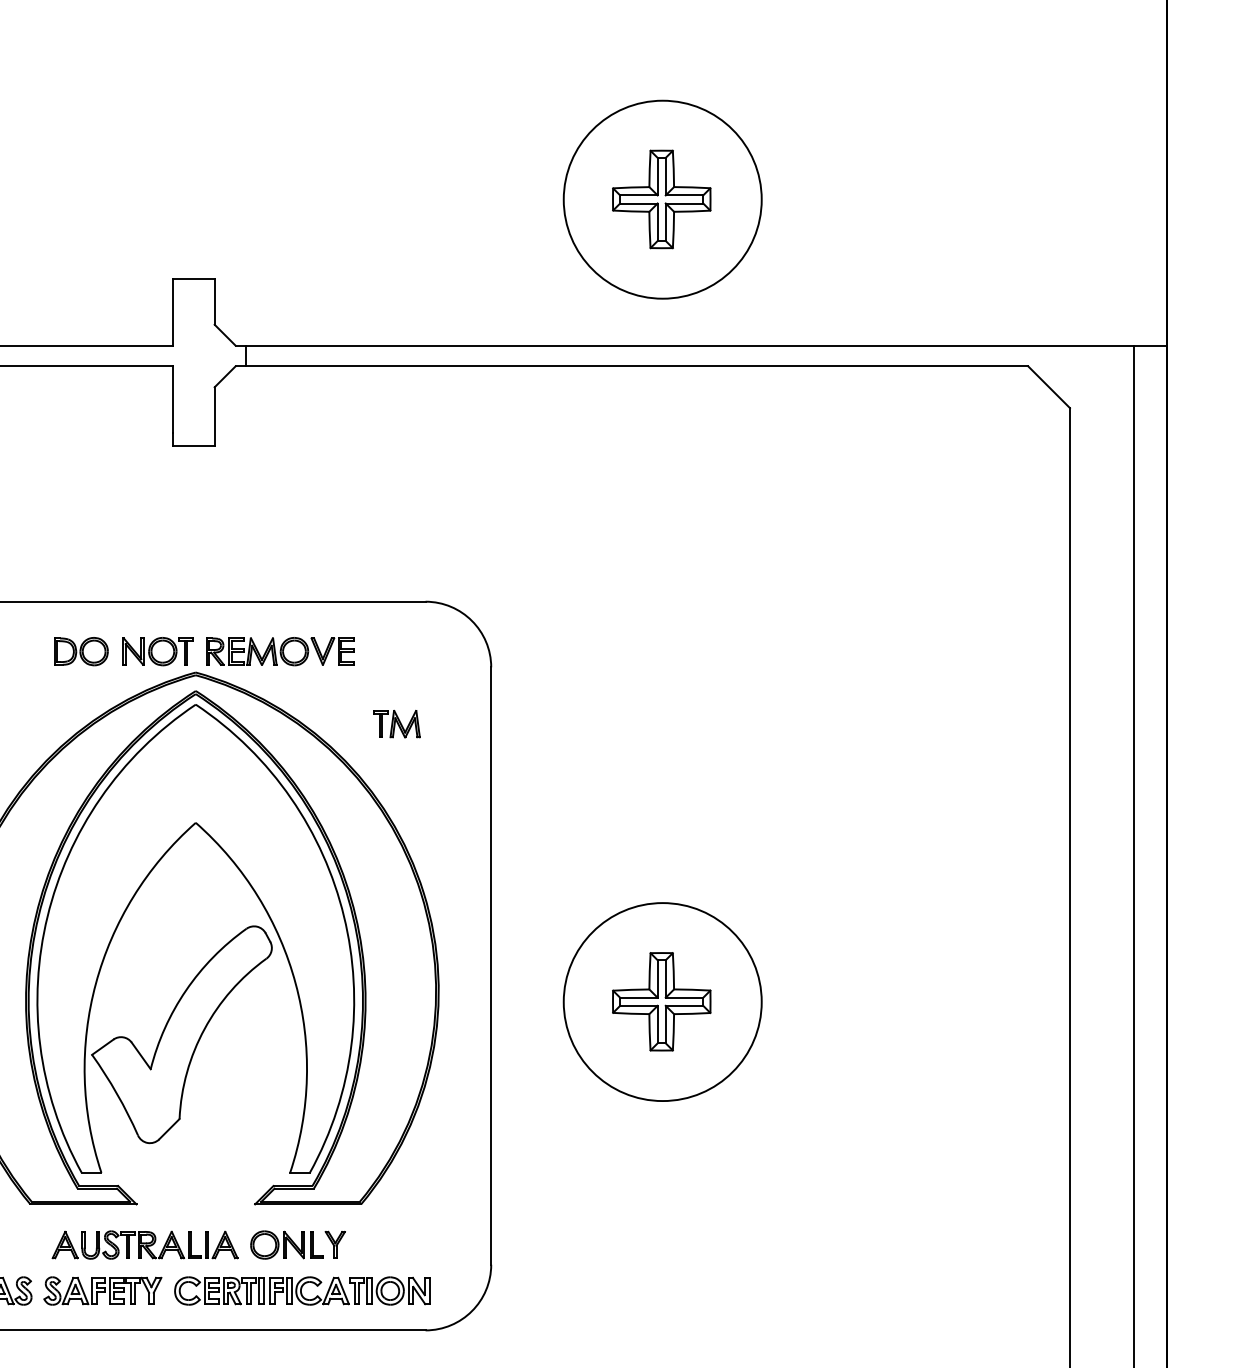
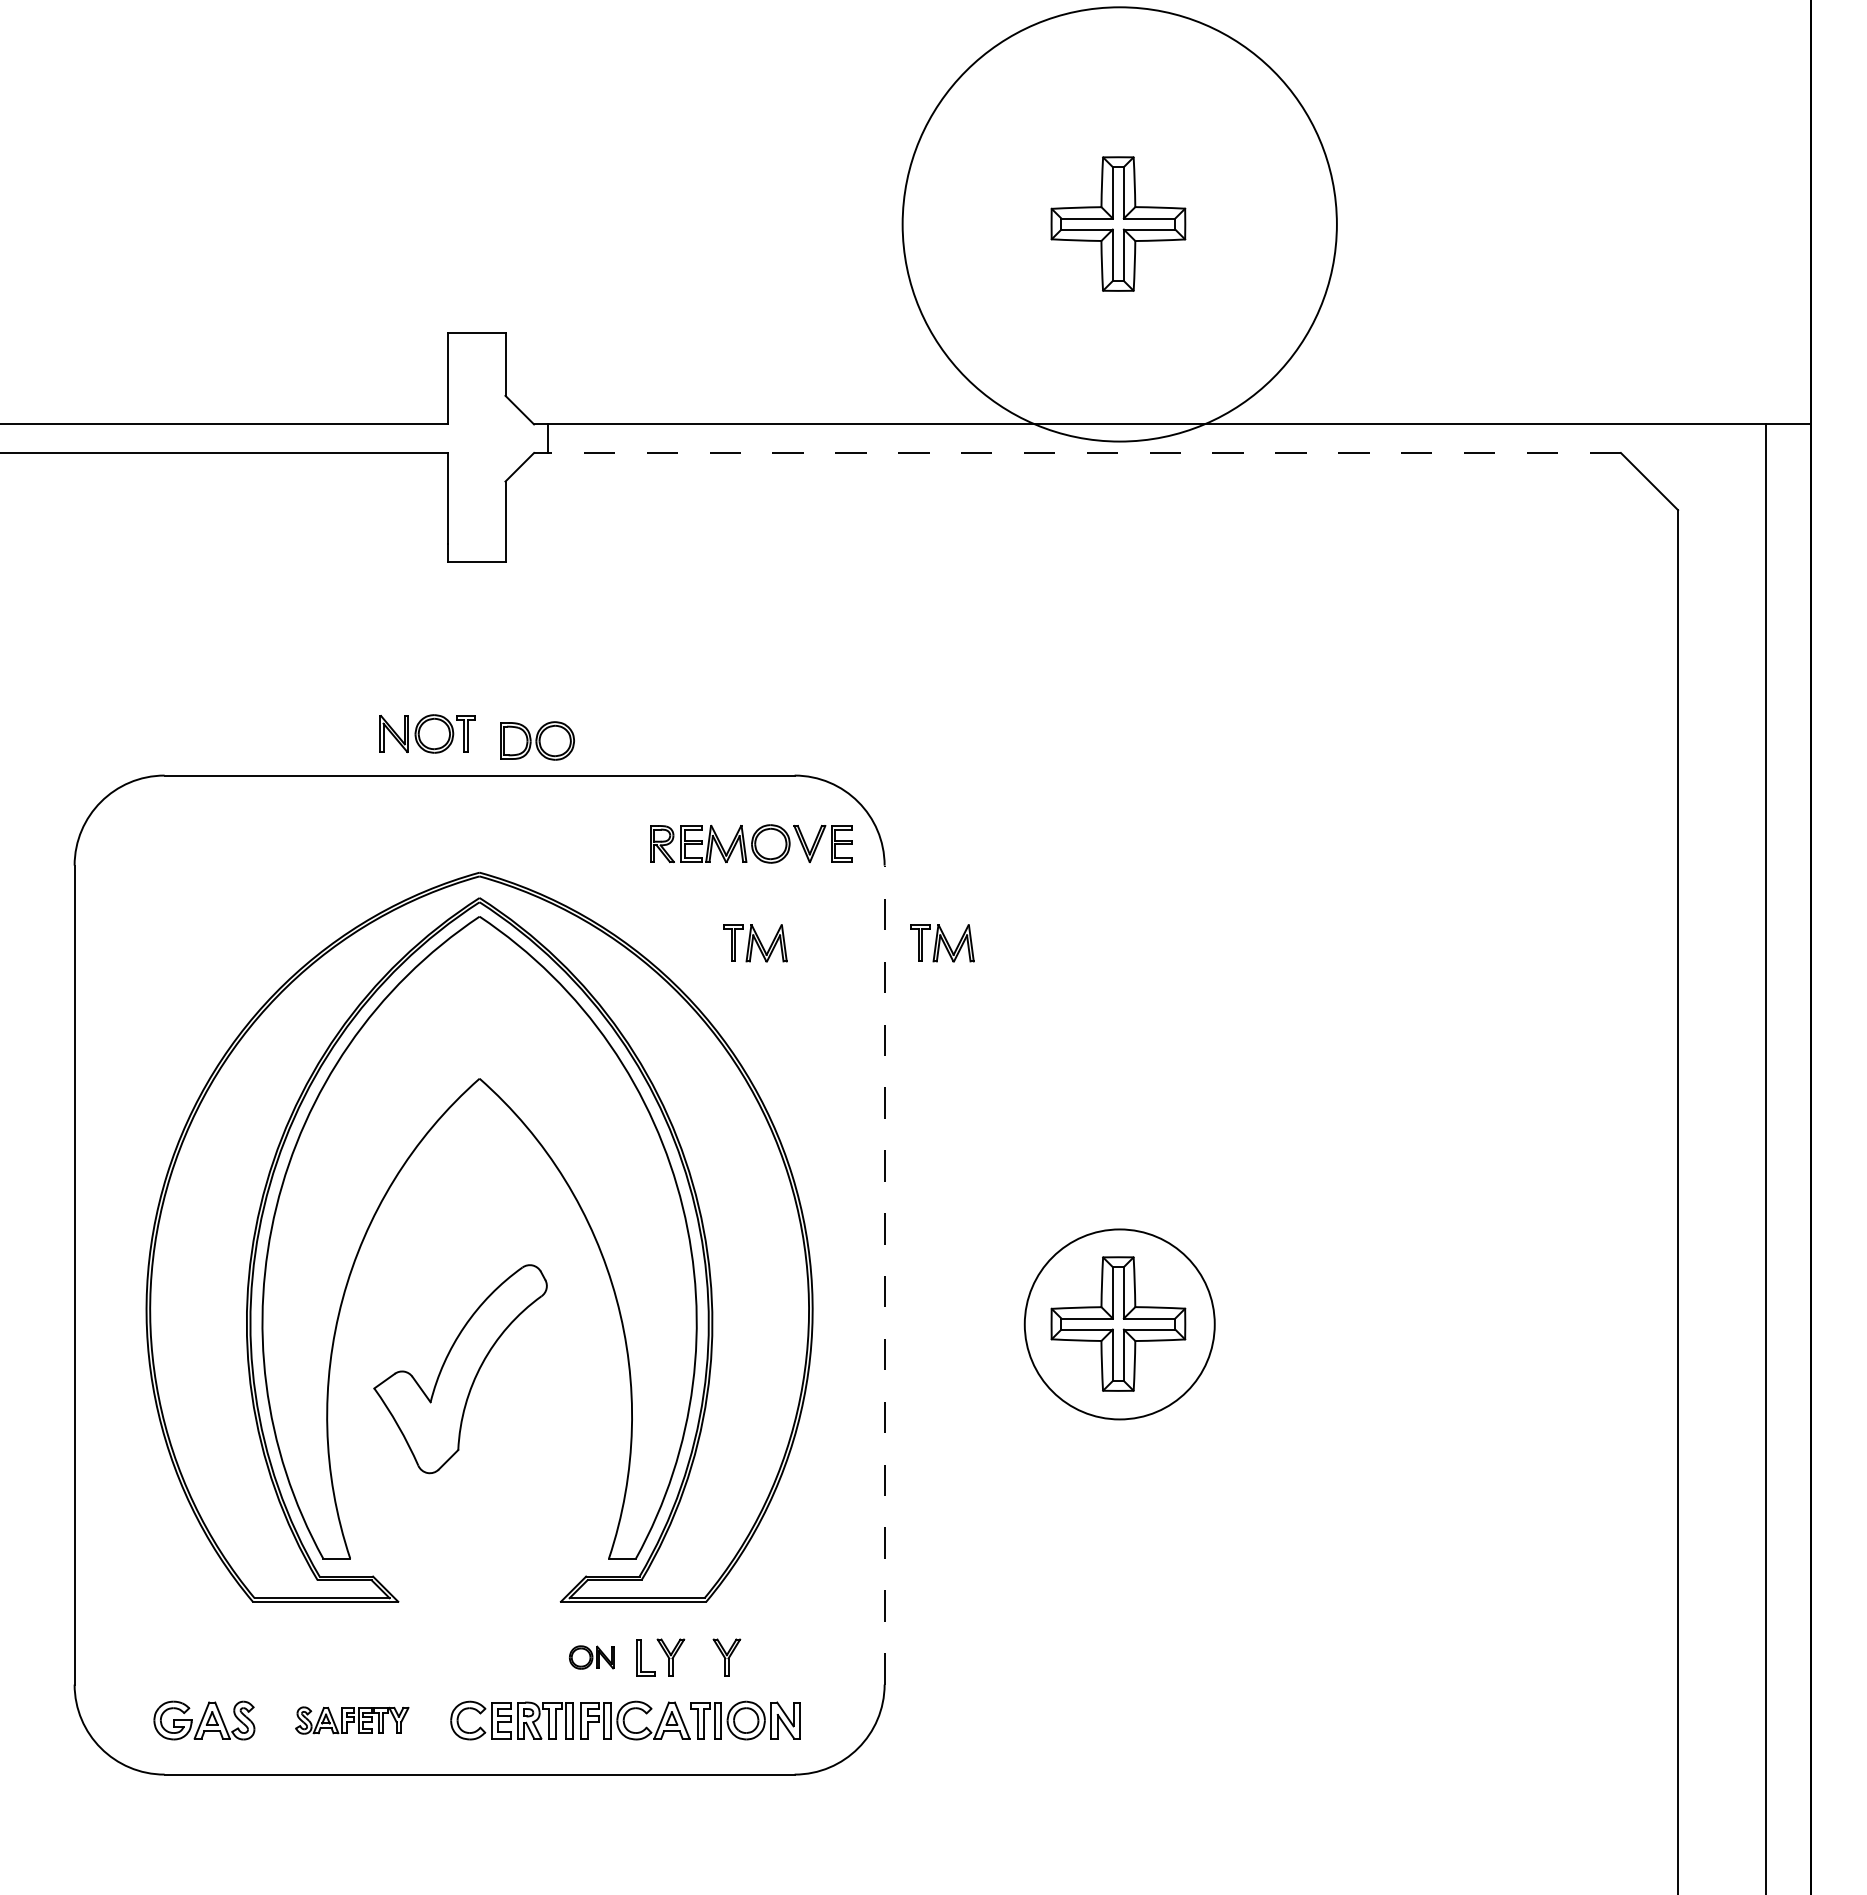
circle: (662, 199) -> (1119, 224), size x1.6
line: (631, 366) -> (1077, 452), solid -> dashed
part: (81, 651) -> (537, 740), moved
part: (157, 651) -> (427, 733), moved
part: (280, 651) -> (751, 843), moved
part: (533, 724) -> (942, 943), added
line: (491, 965) -> (884, 1274), solid -> dashed
circle: (662, 1002) -> (1119, 1324), size x0.7
part: (181, 1034) -> (460, 1368), size x0.7
part: (144, 1244) -> (409, 1657), removed
part: (277, 1244) -> (591, 1657), size x0.6
part: (375, 1244) -> (726, 1657), added
part: (103, 1290) -> (352, 1720), size x0.7

